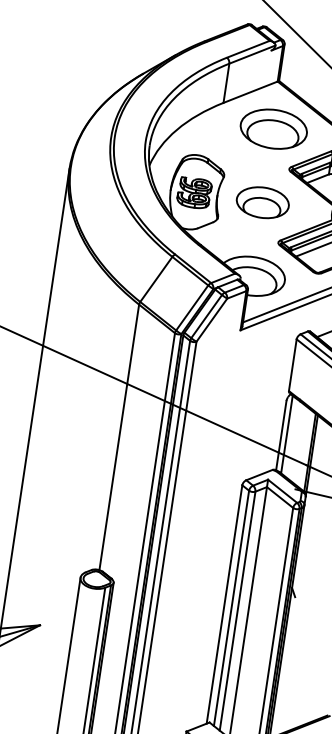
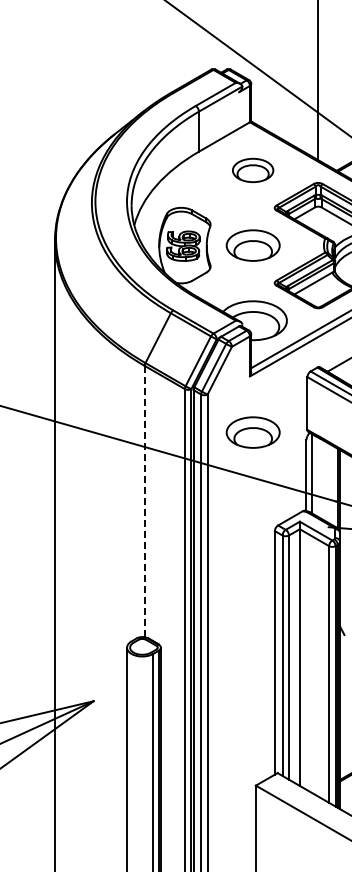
part: (273, 129) -> (252, 170), size x0.6
part: (234, 385) -> (252, 432), added
line: (119, 437) -> (144, 501), solid -> dashed

